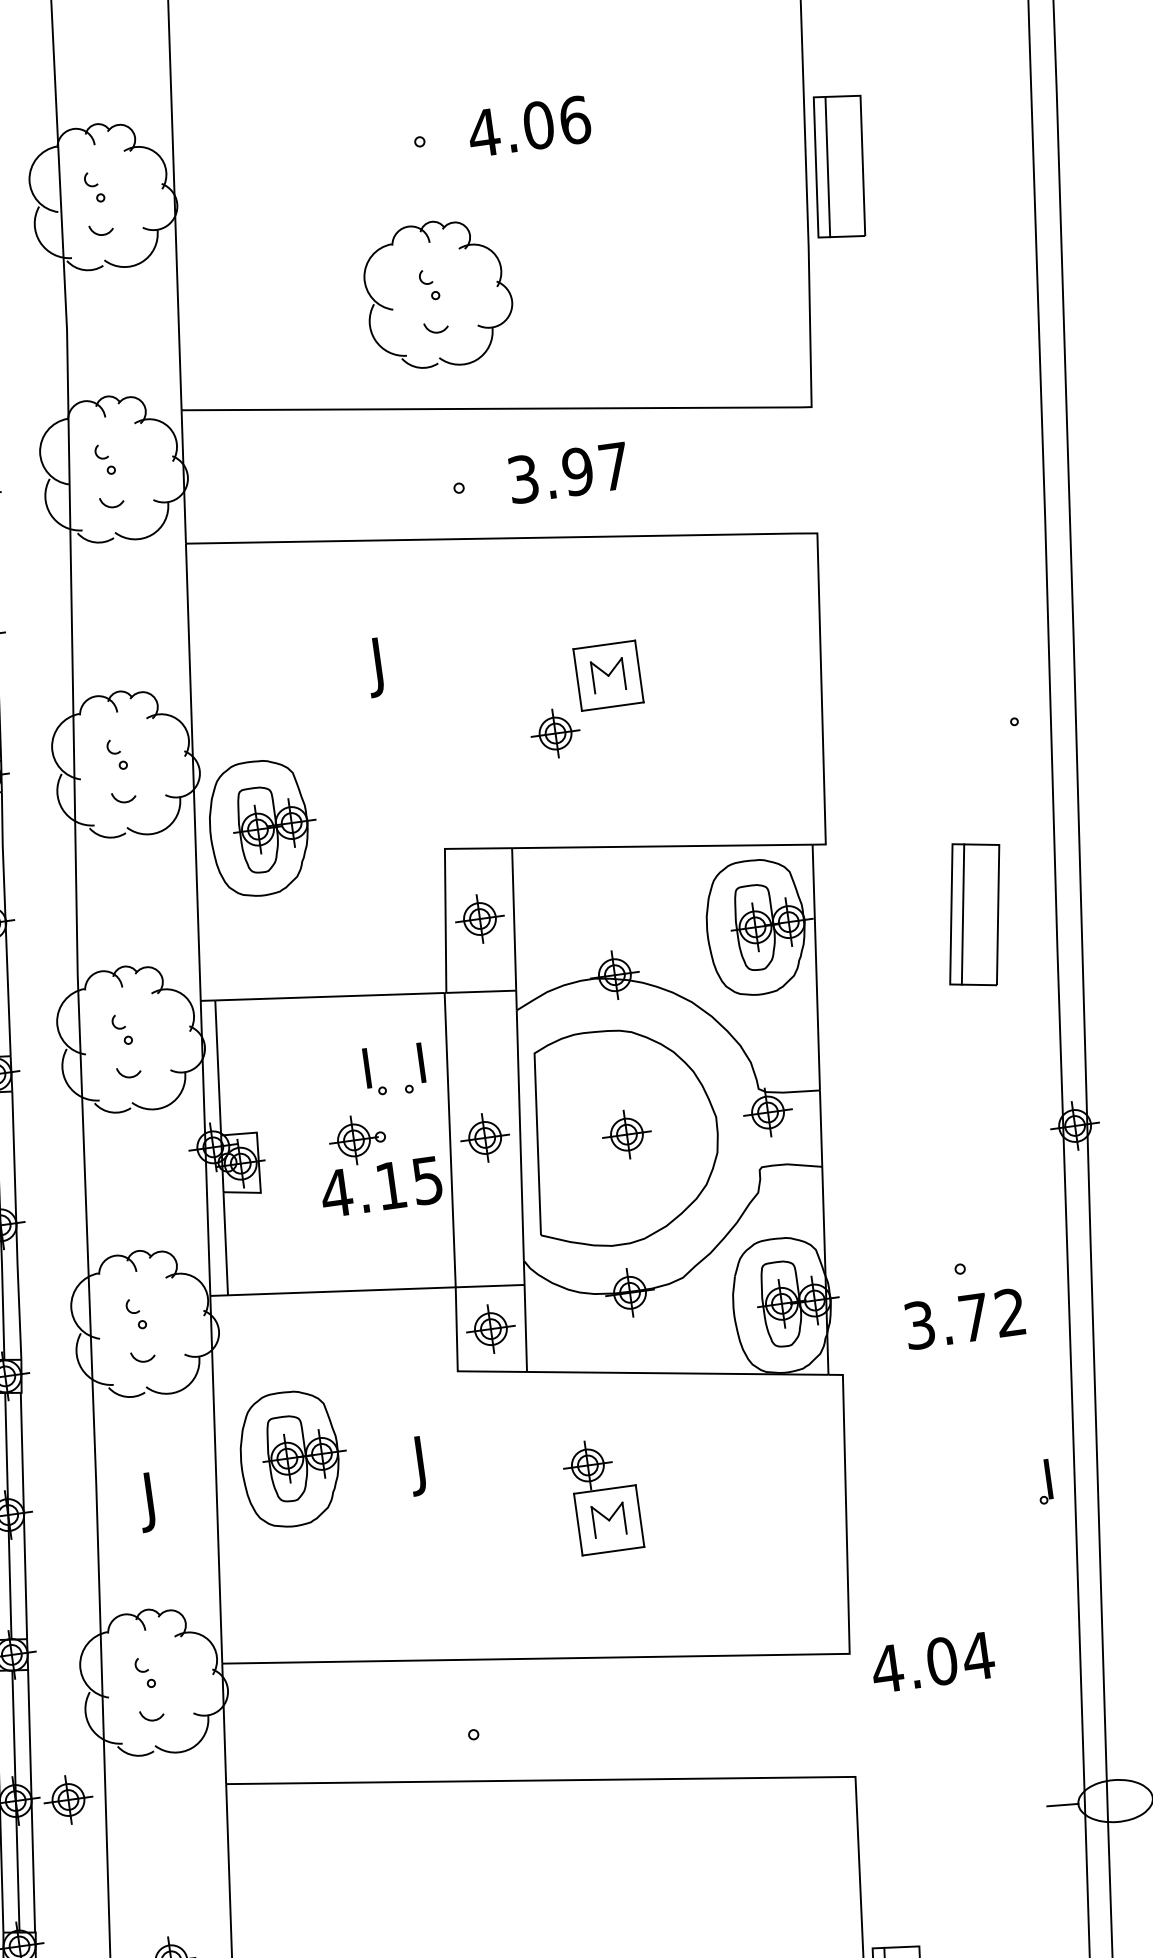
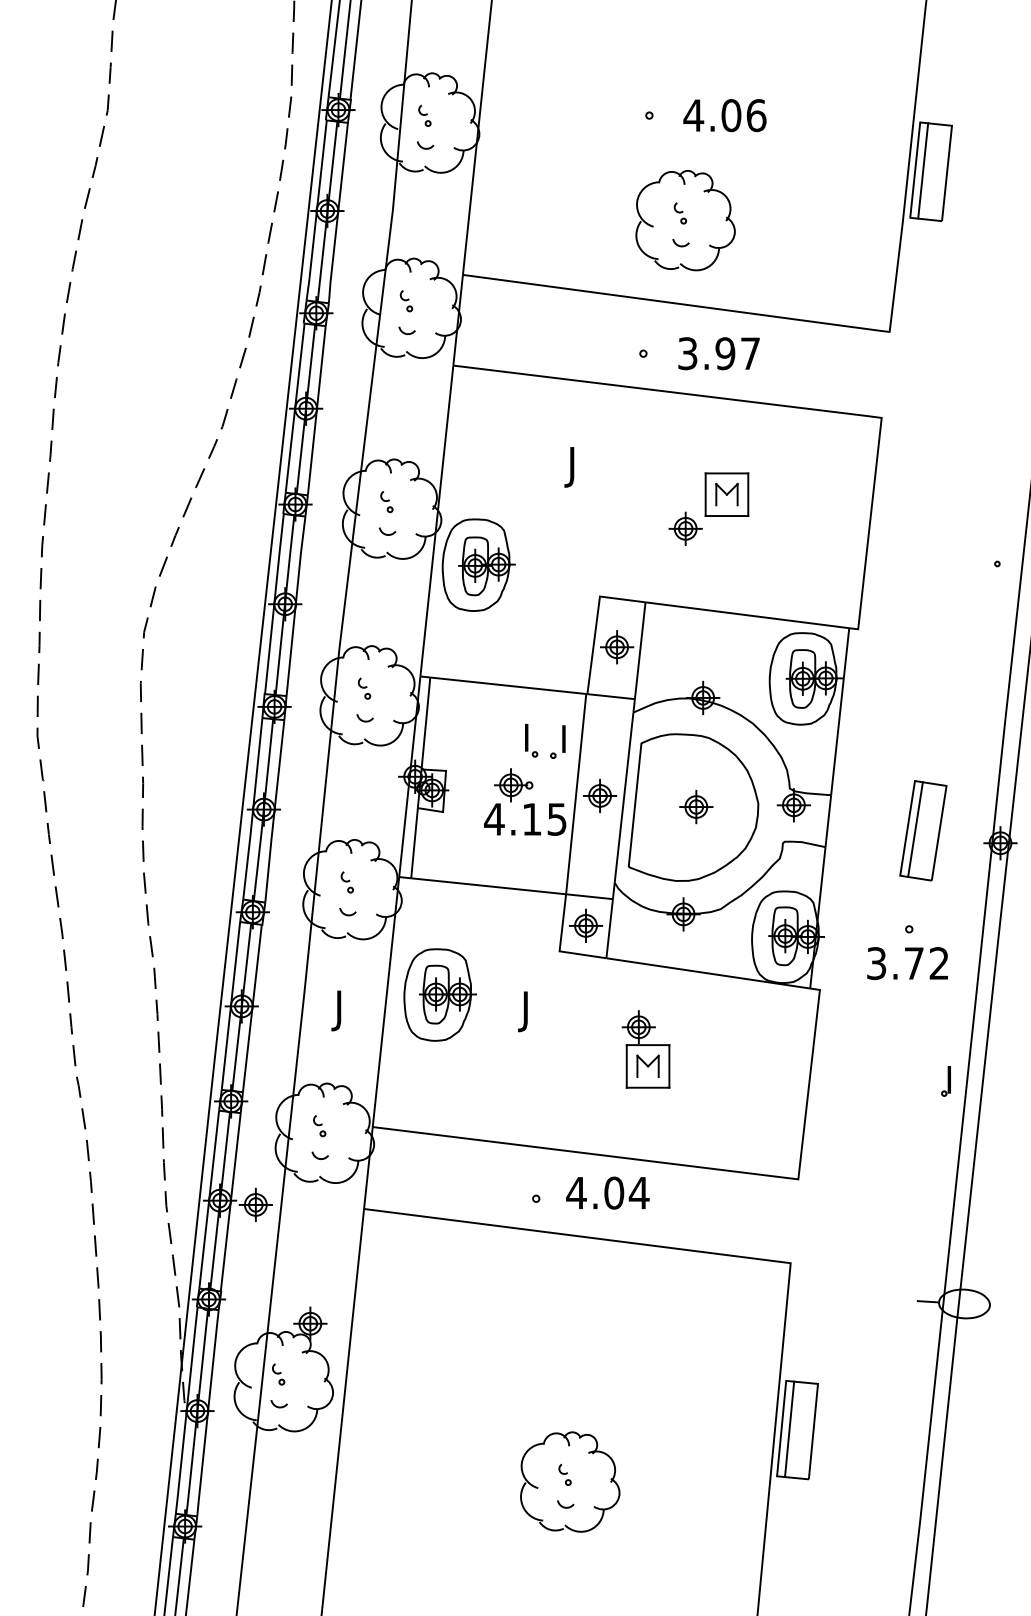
part: (438, 294) -> (685, 220), moved
part: (974, 914) -> (923, 830), moved
text: (932, 1661) -> (607, 1192), moved

